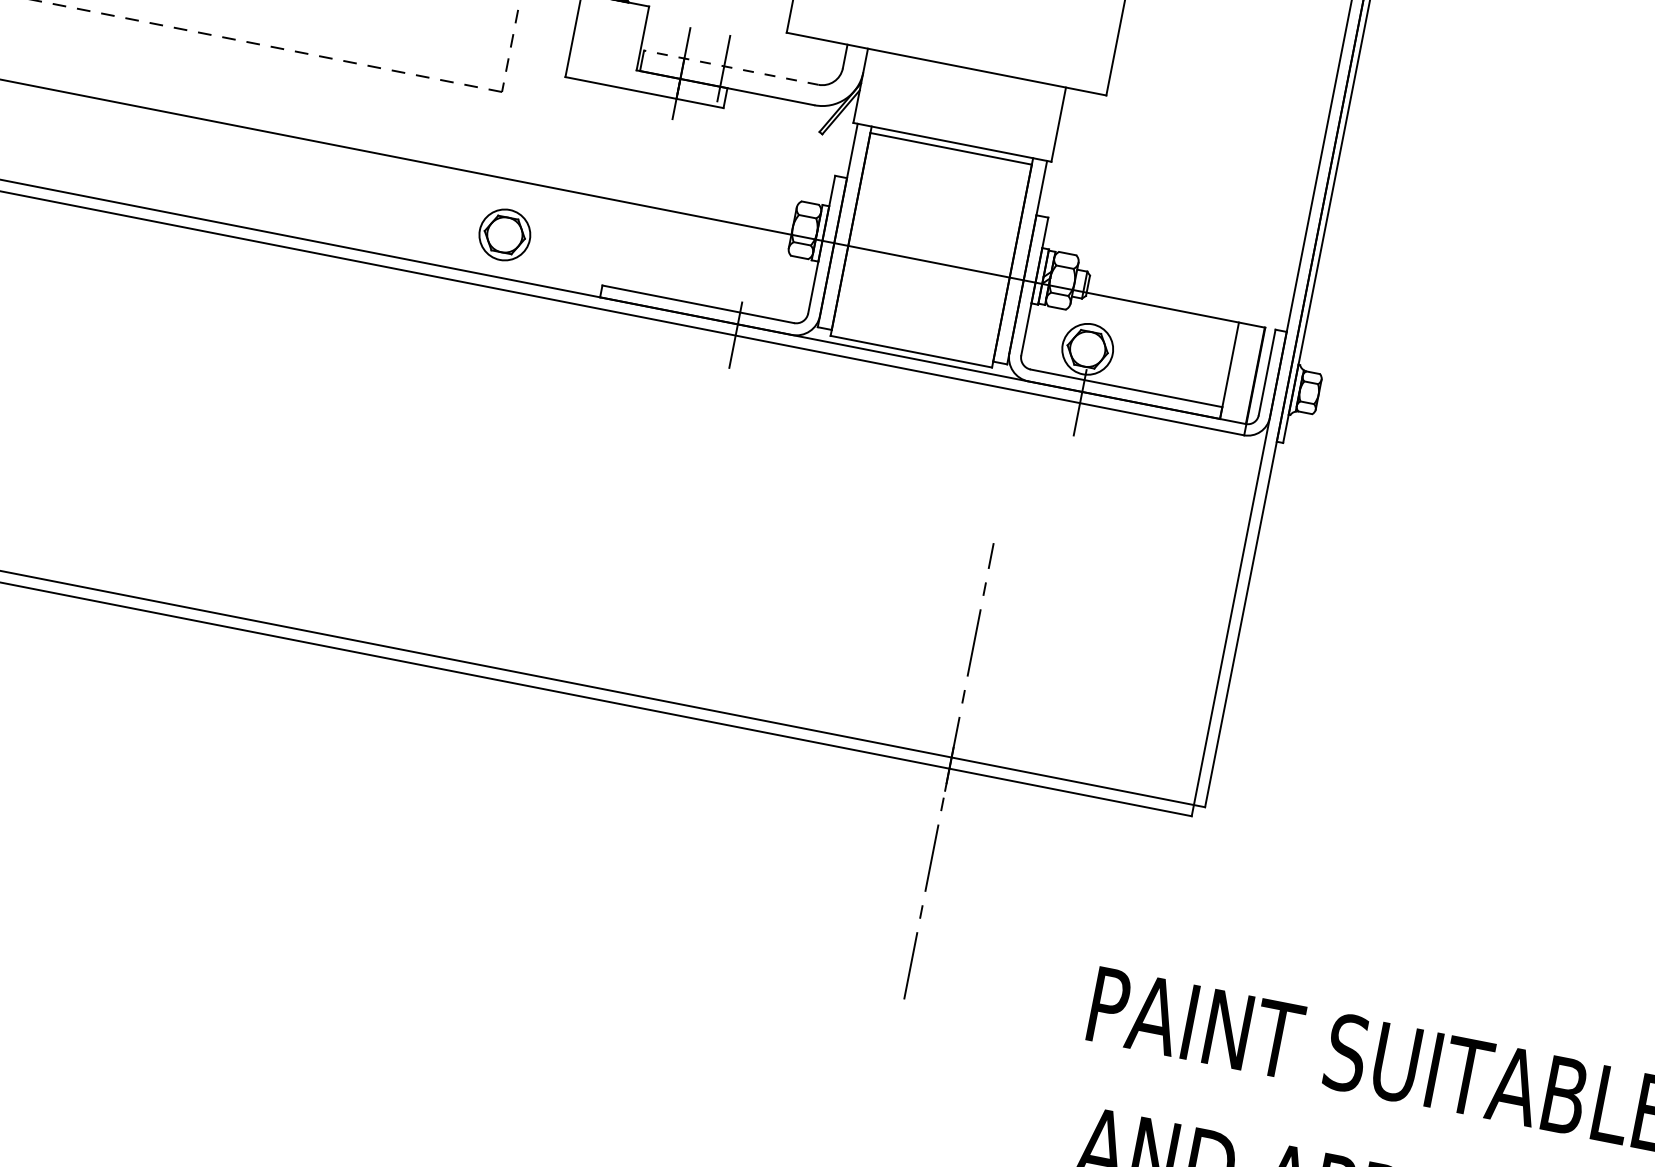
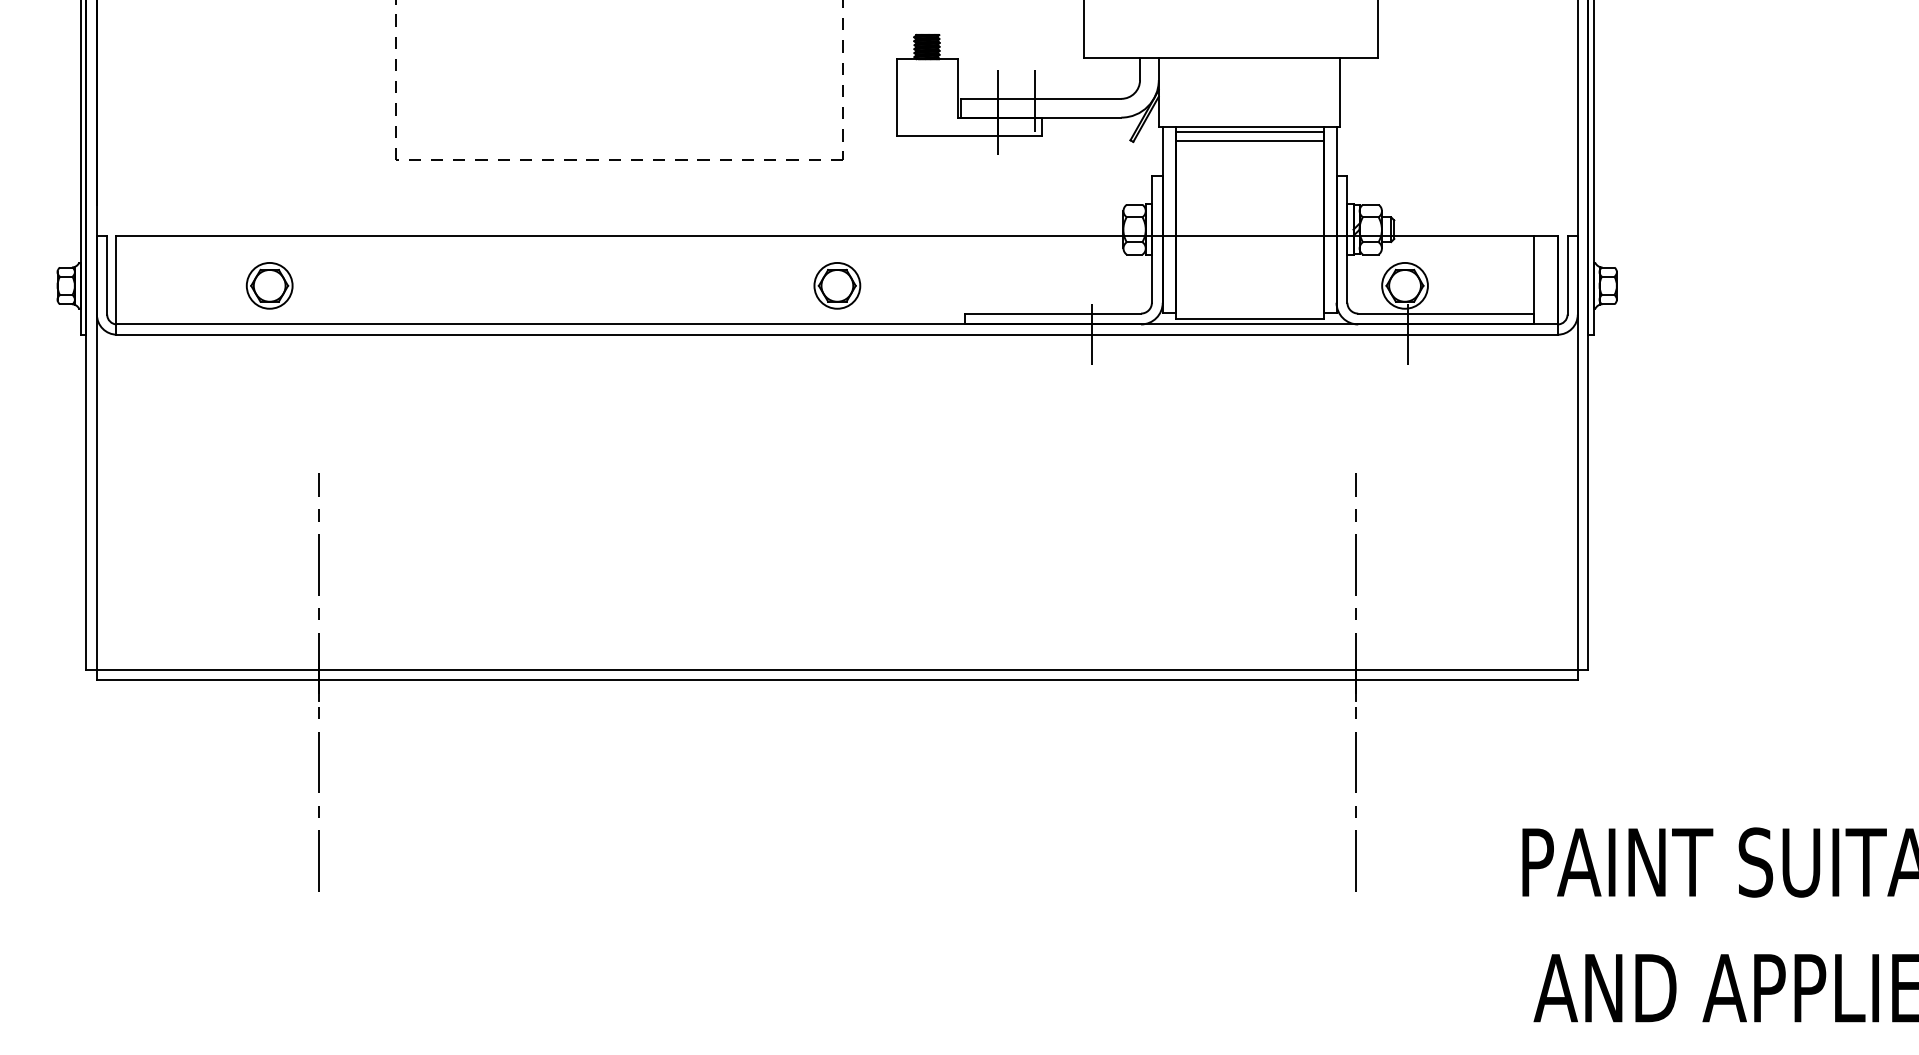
line: (731, 67) -> (1041, 98), dashed -> solid
line: (949, 157) -> (1249, 140), added
part: (505, 234) -> (837, 285), moved

